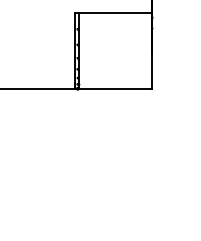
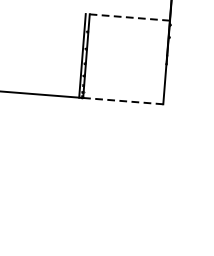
line: (112, 13) -> (126, 17), solid -> dashed
line: (115, 89) -> (123, 101), solid -> dashed

